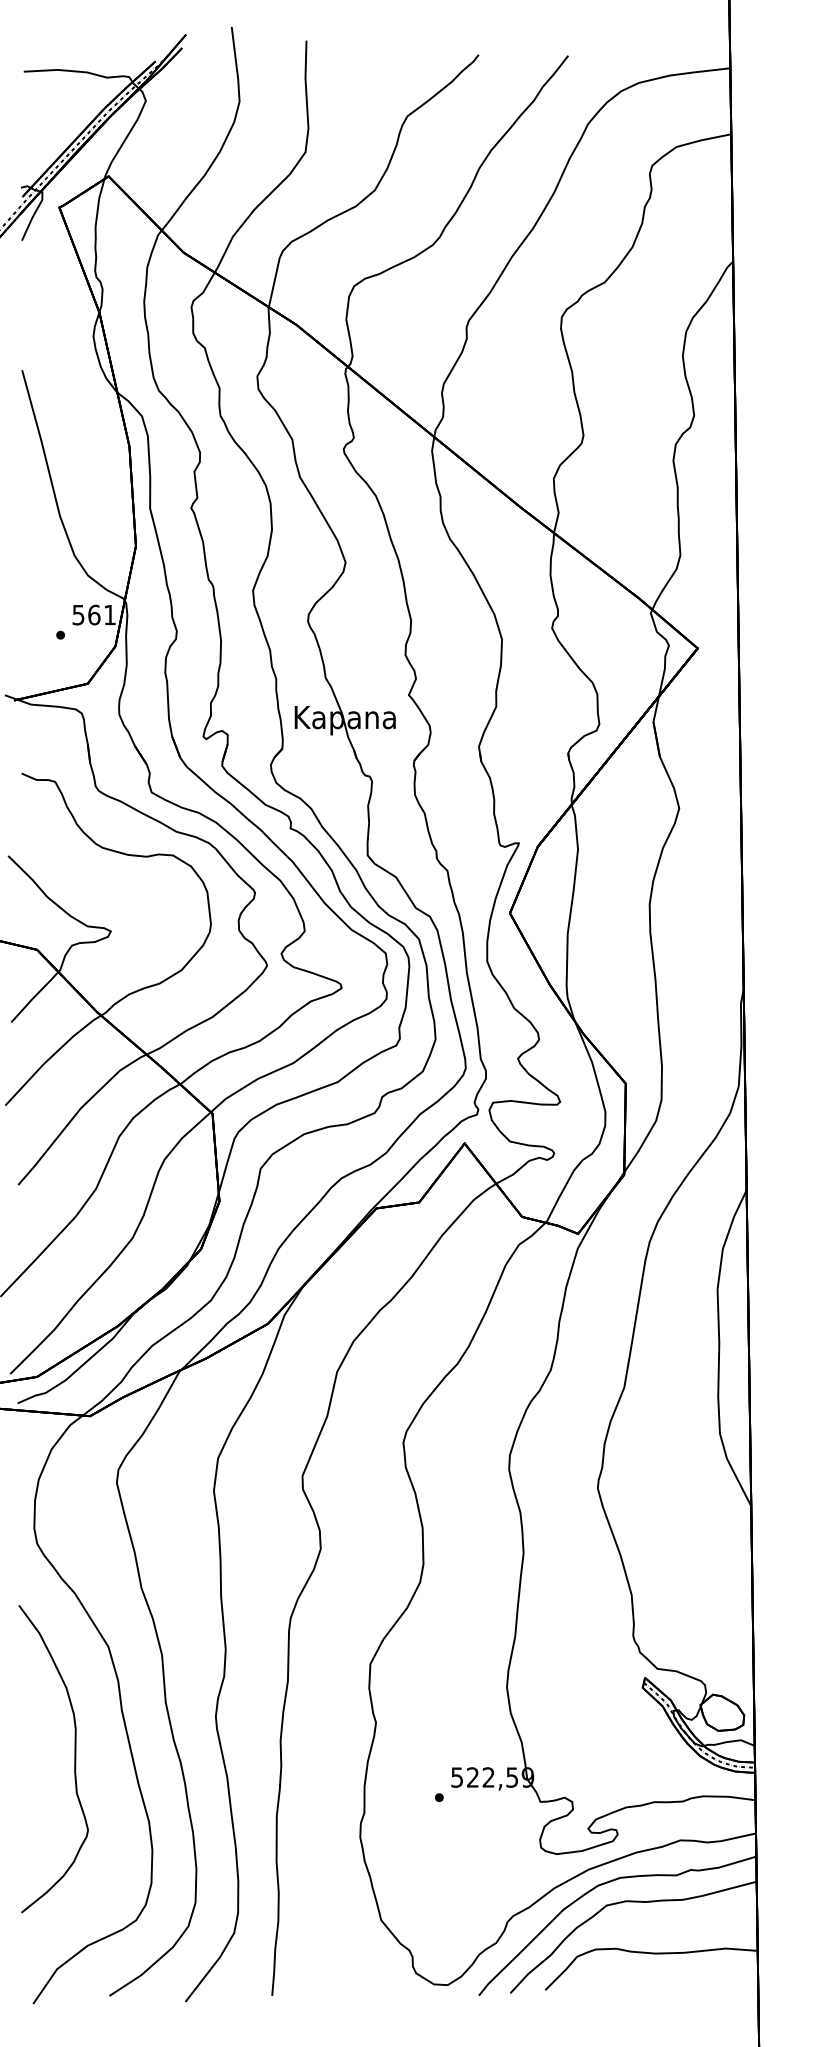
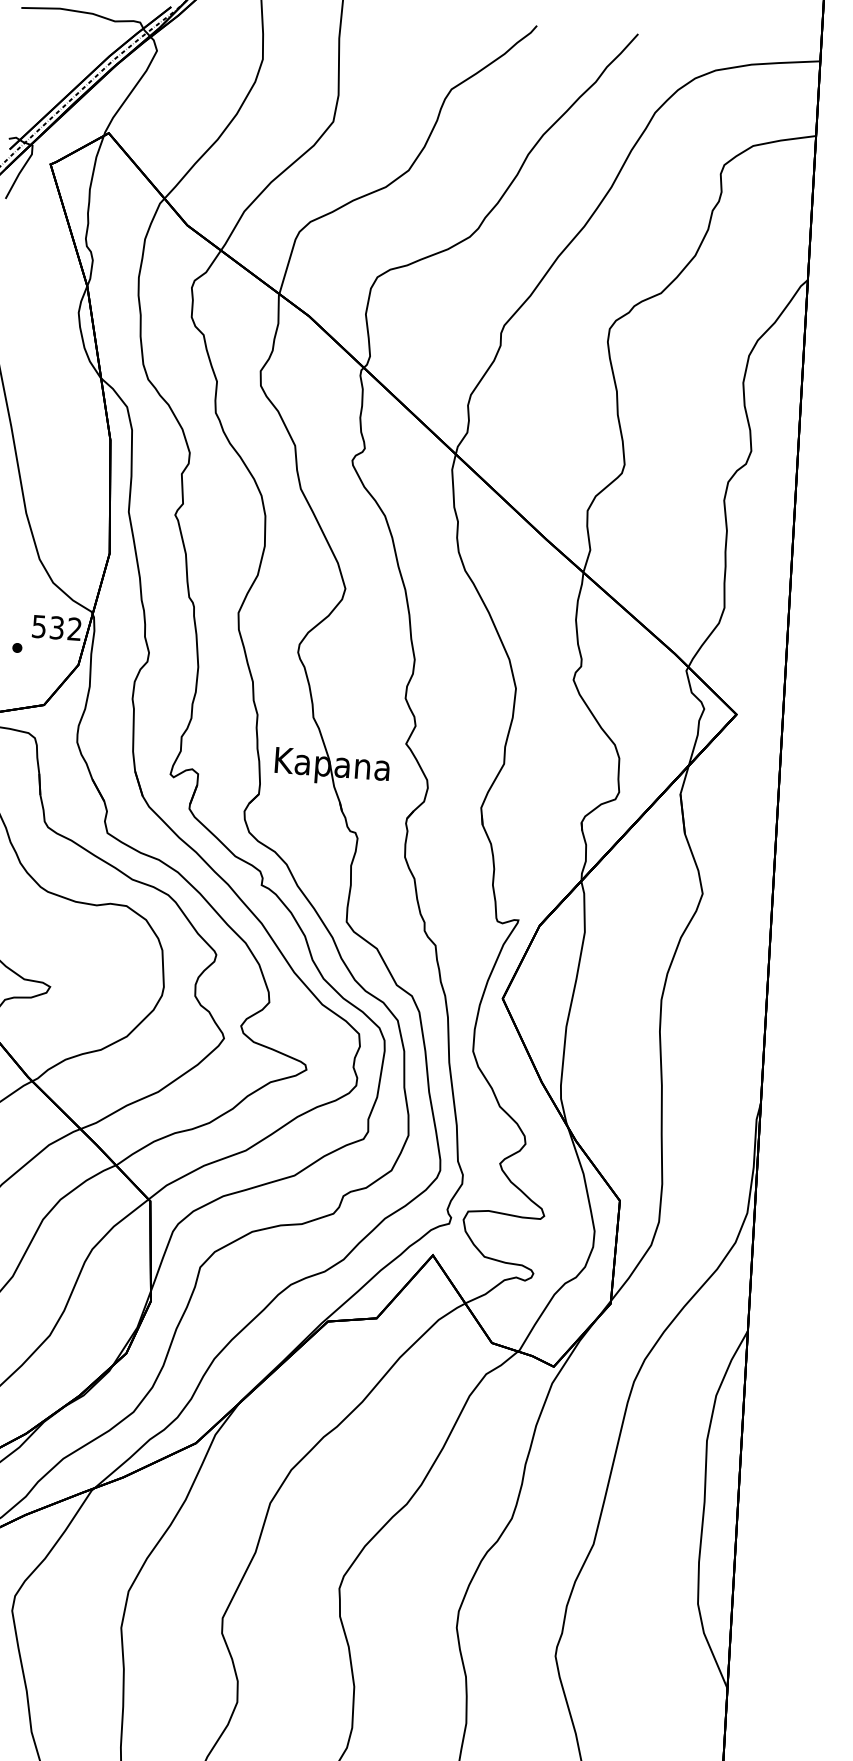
text: (101, 614) -> (65, 627), 561 -> 532

